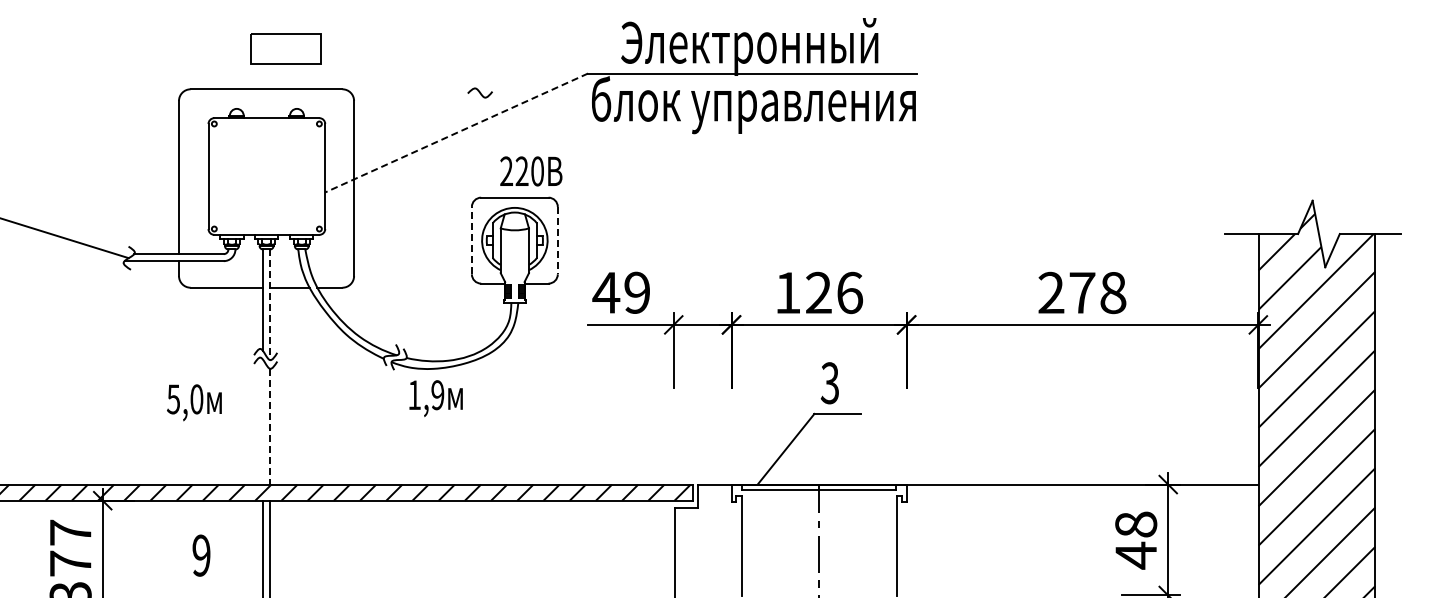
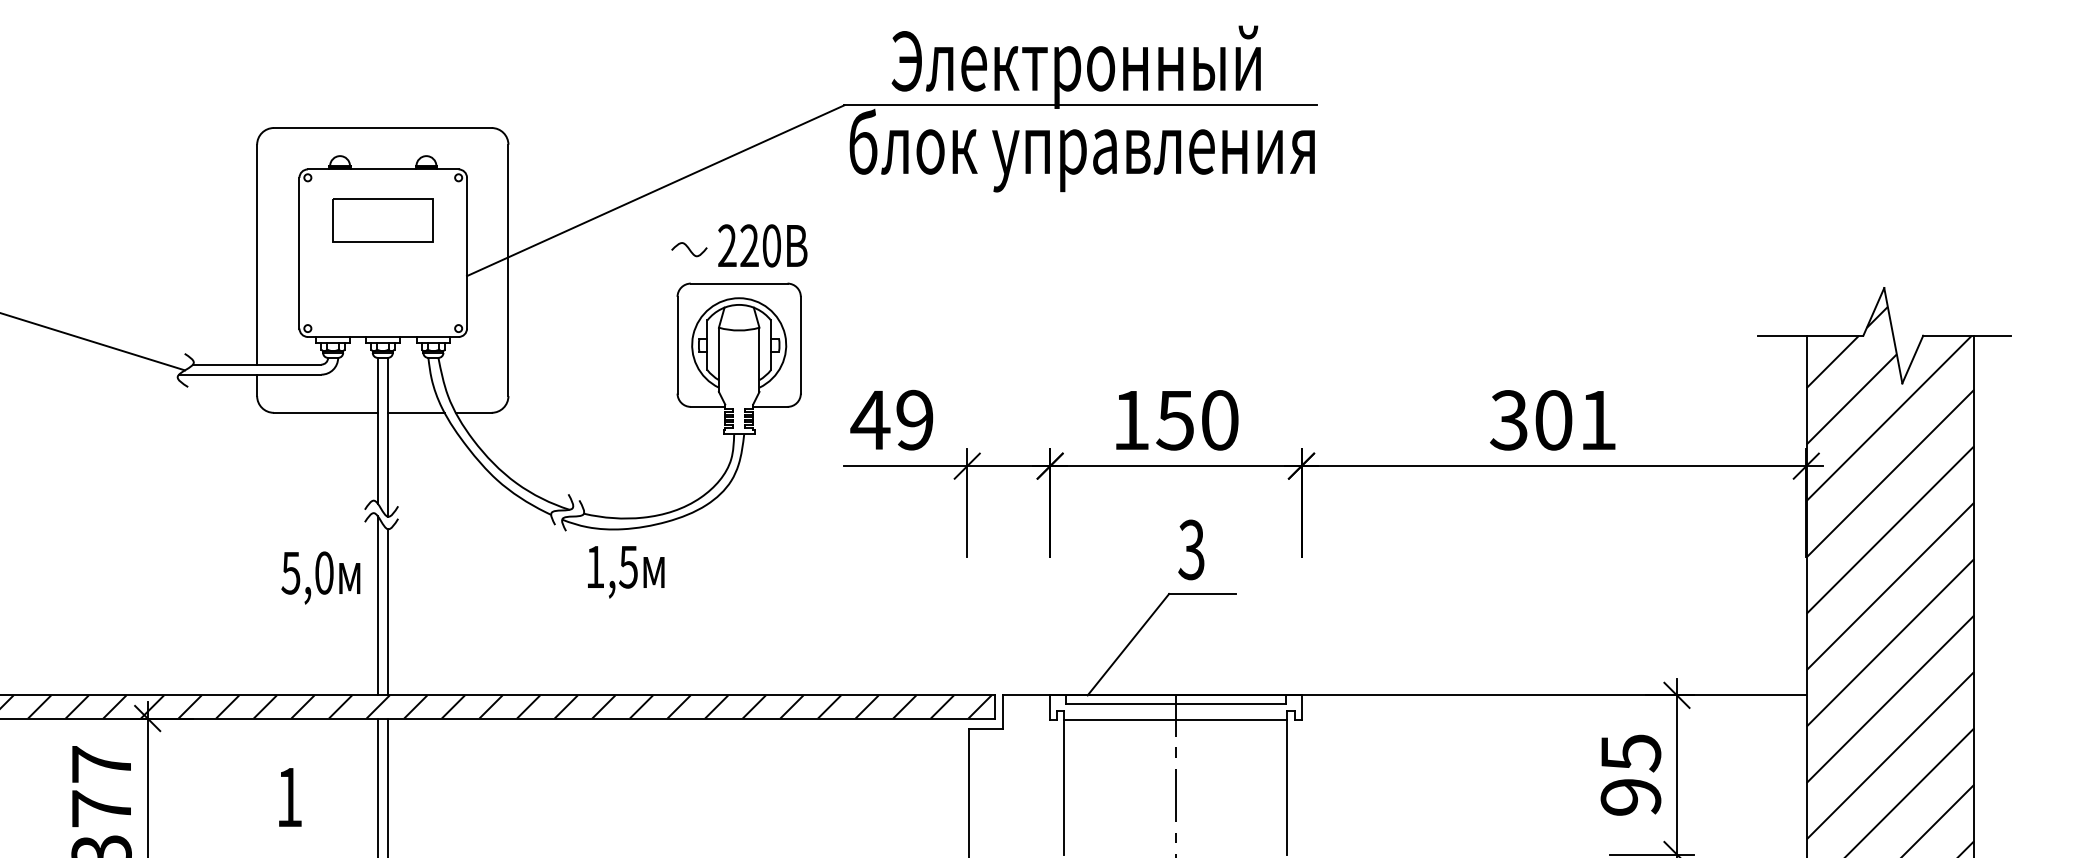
part: (285, 48) -> (382, 220), moved
curve: (479, 92) -> (688, 248), moved
line: (456, 133) -> (655, 191), dashed -> solid
line: (471, 240) -> (676, 345), dashed -> solid
line: (557, 240) -> (800, 345), dashed -> solid
text: (834, 292) -> (1197, 419), 126 -> 150
text: (1082, 292) -> (1553, 419), 278 -> 301
line: (270, 305) -> (388, 438), dashed -> solid
text: (437, 395) -> (628, 567), 1,9 -> 1,5
text: (194, 402) -> (321, 577), moved
line: (263, 421) -> (378, 604), added
line: (270, 426) -> (388, 612), dashed -> solid
line: (818, 501) -> (1175, 719), added
text: (1136, 540) -> (1631, 775), 48 -> 95
text: (201, 555) -> (289, 797), 9 -> 1

